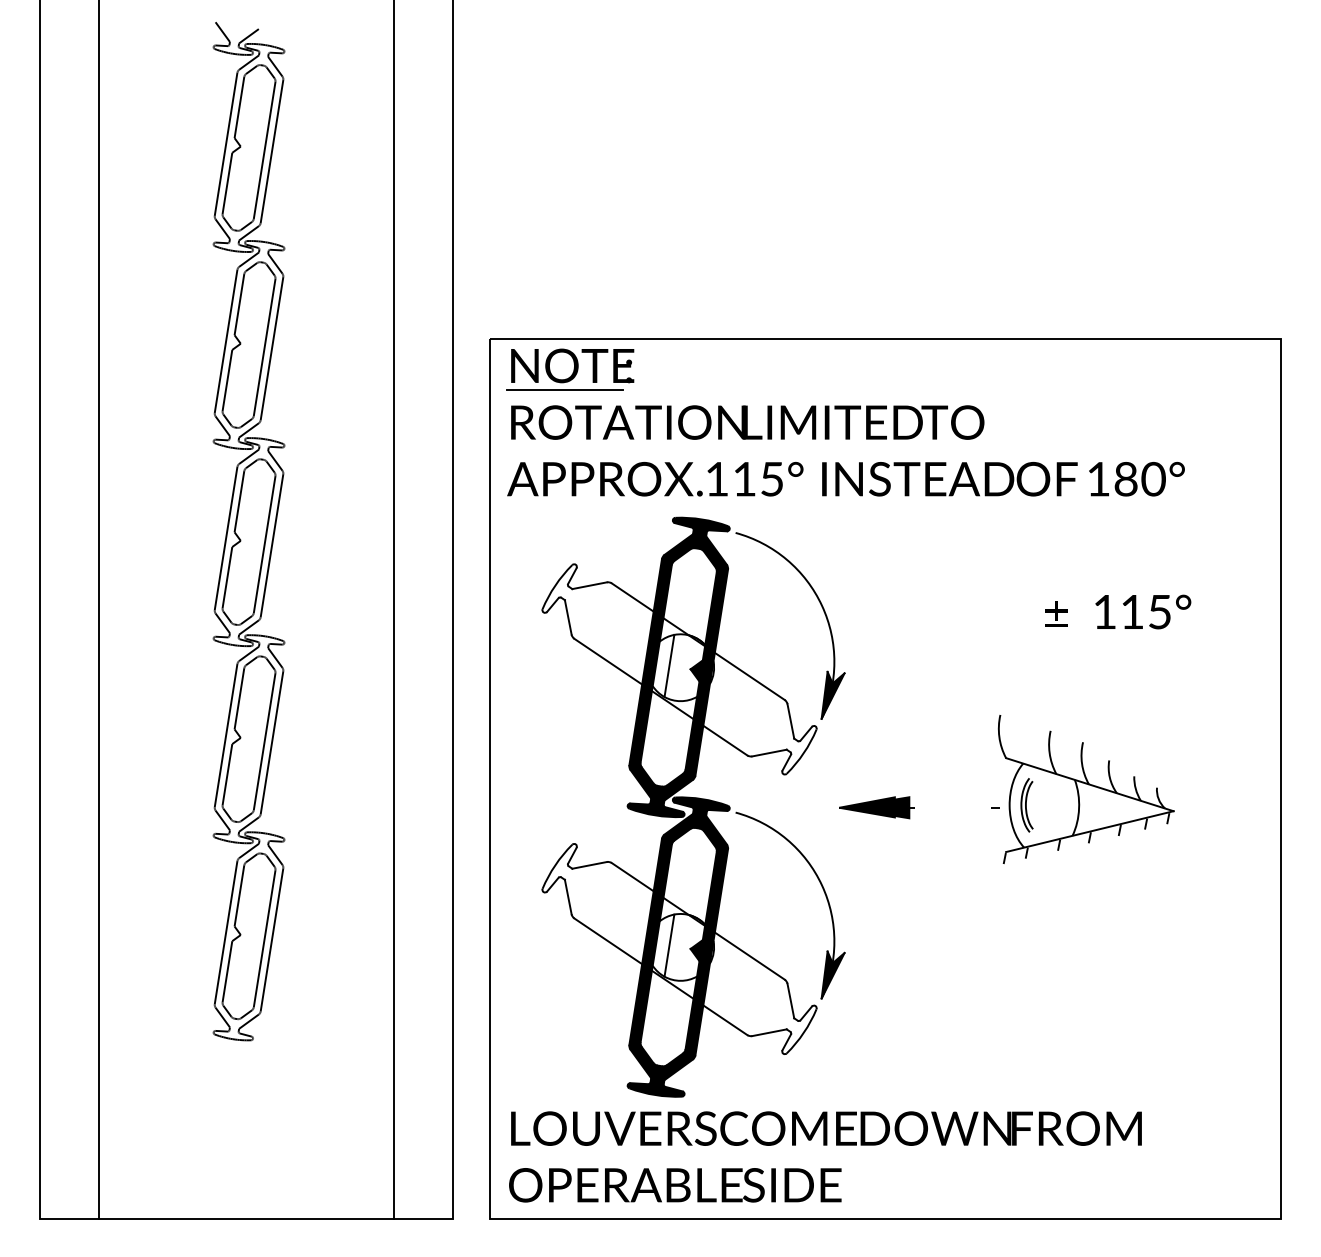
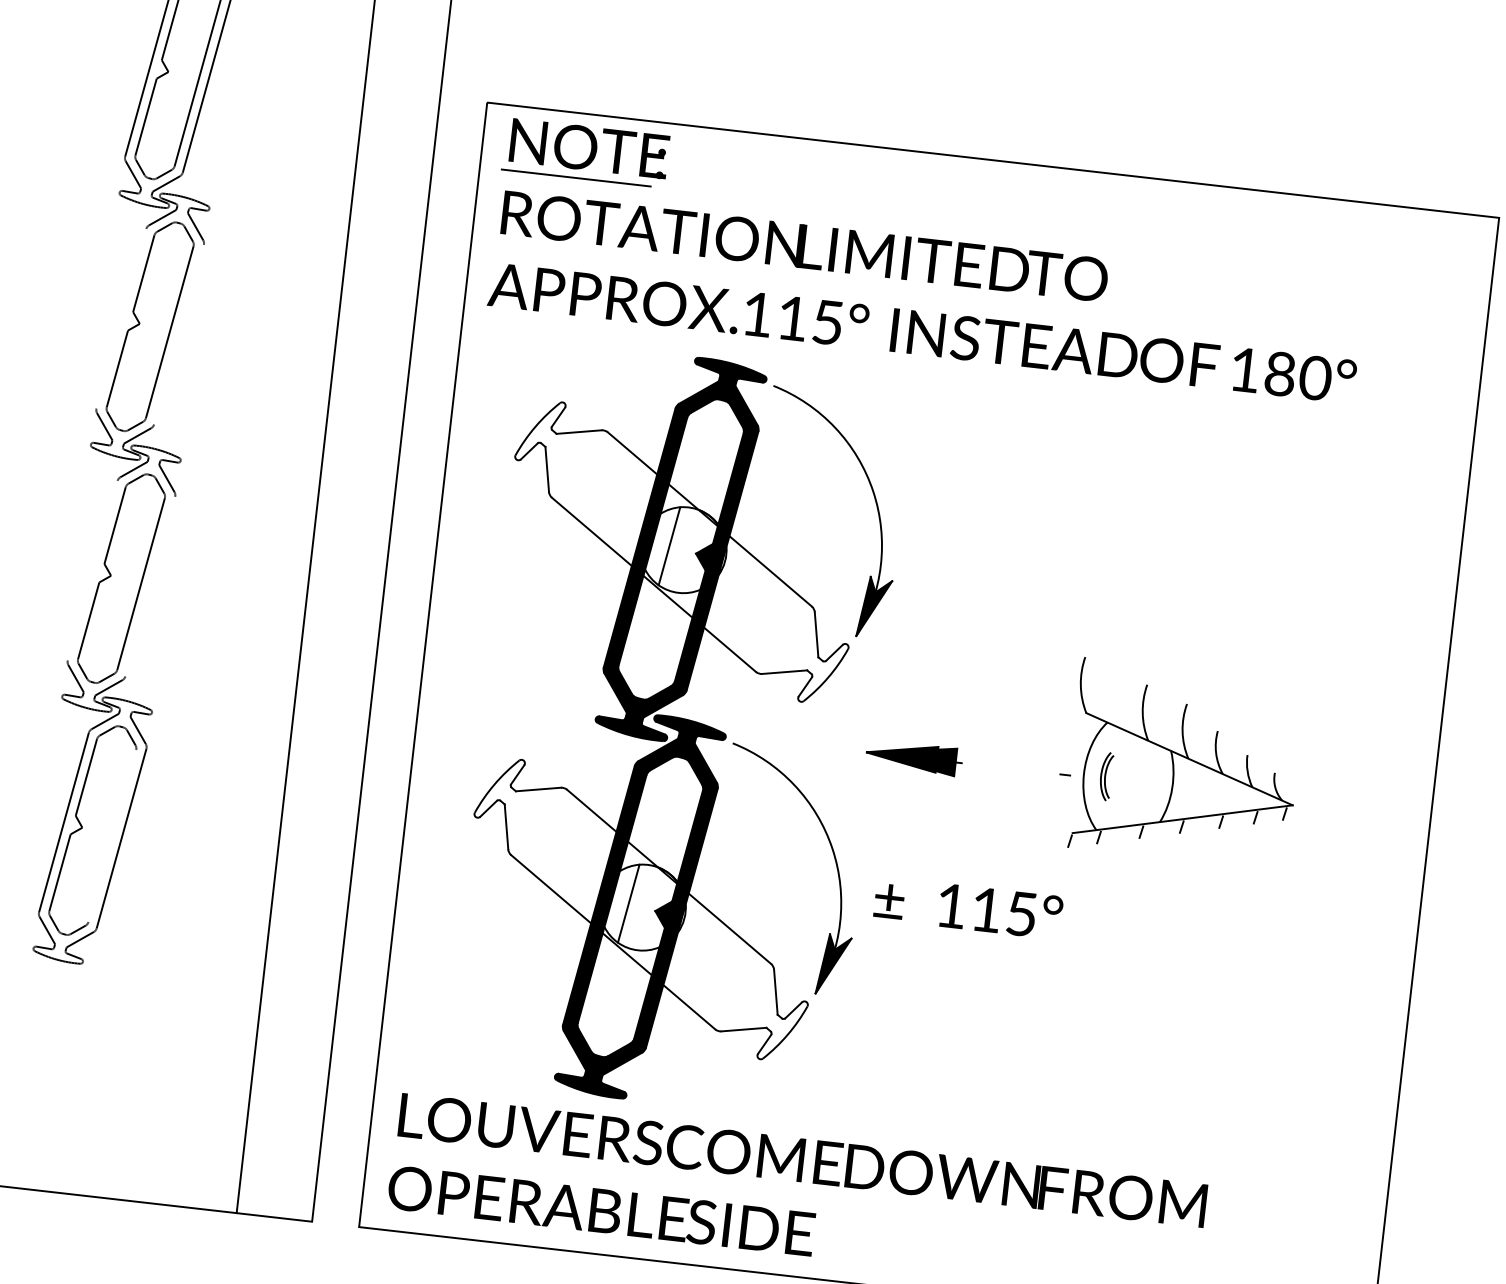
line: (225, 538) -> (120, 318), removed
line: (271, 545) -> (178, 334), removed
text: (1118, 611) -> (968, 907), moved
line: (225, 735) -> (91, 570), removed
line: (271, 742) -> (149, 586), removed
part: (1026, 805) -> (1105, 776), size x0.7
line: (264, 938) -> (112, 835), removed

